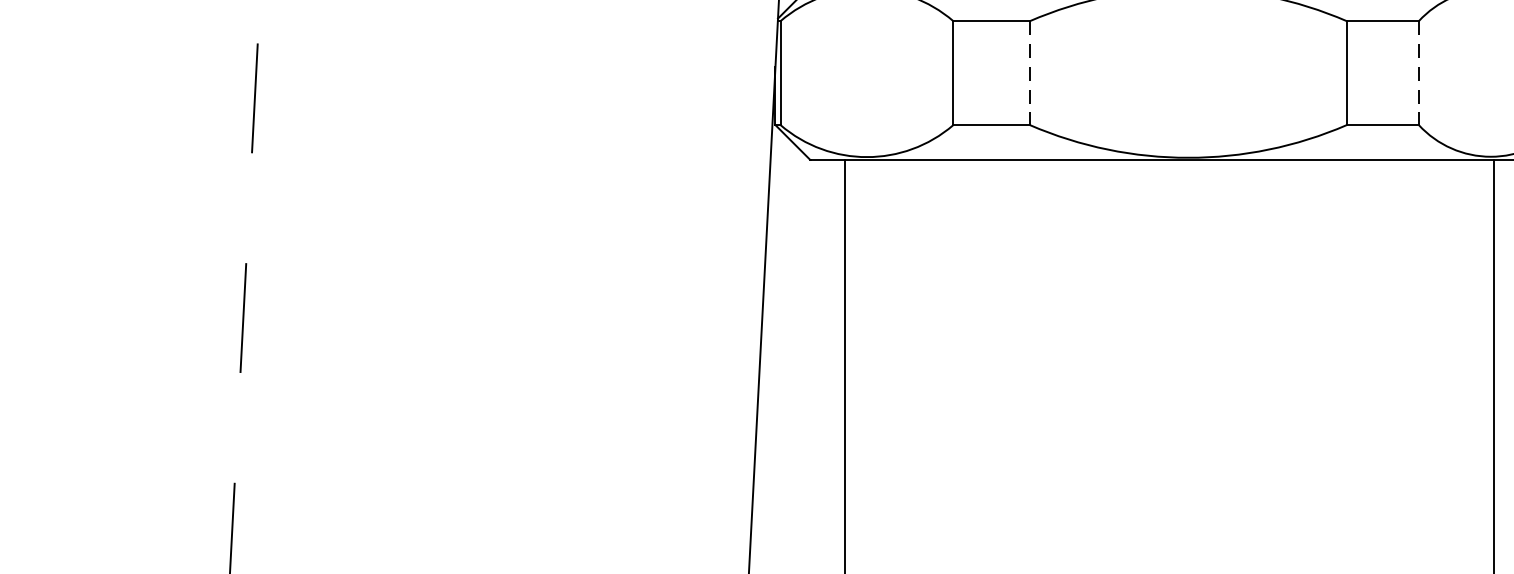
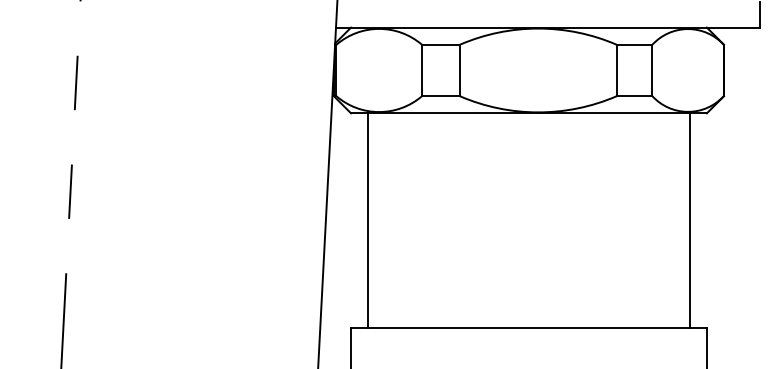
line: (1029, 73) -> (459, 70), dashed -> solid
line: (1419, 73) -> (652, 70), dashed -> solid

